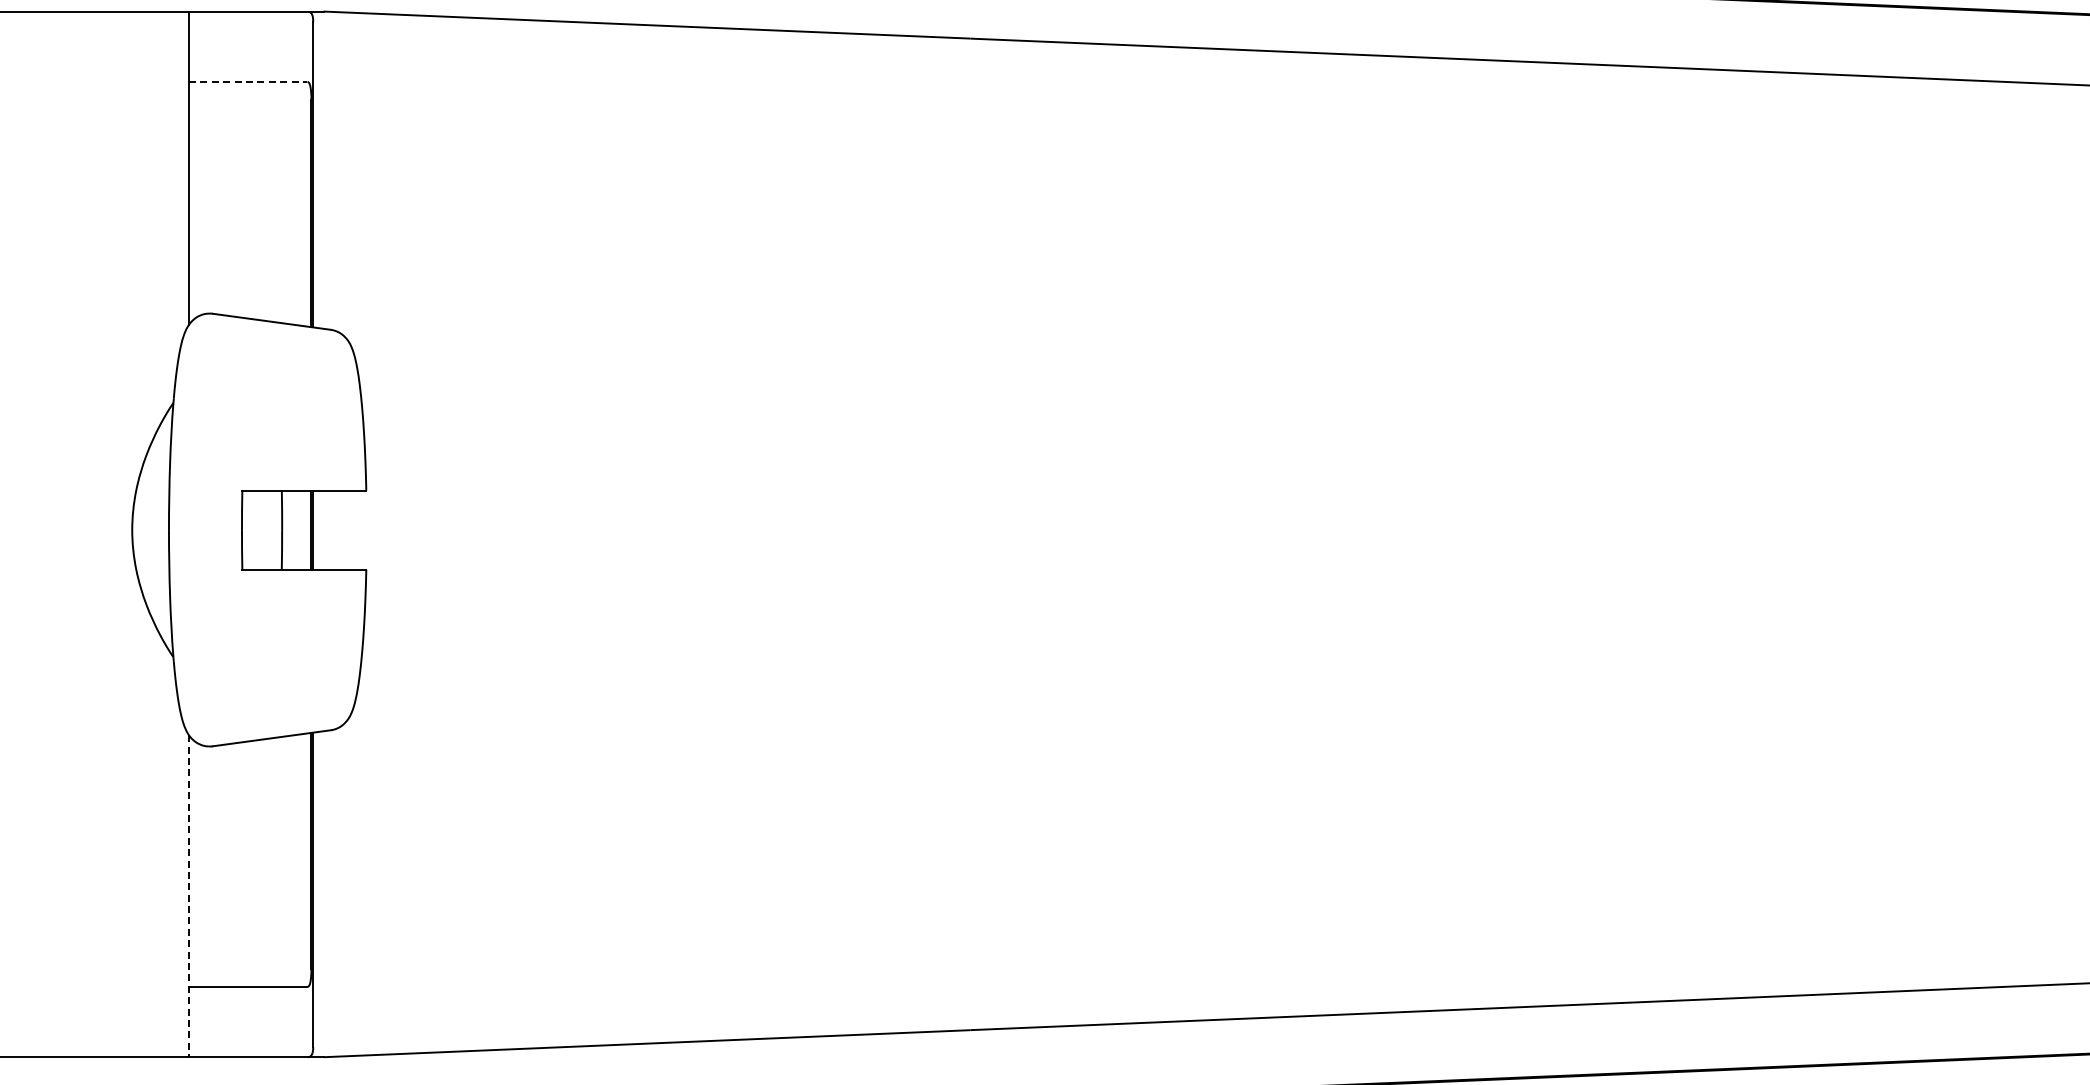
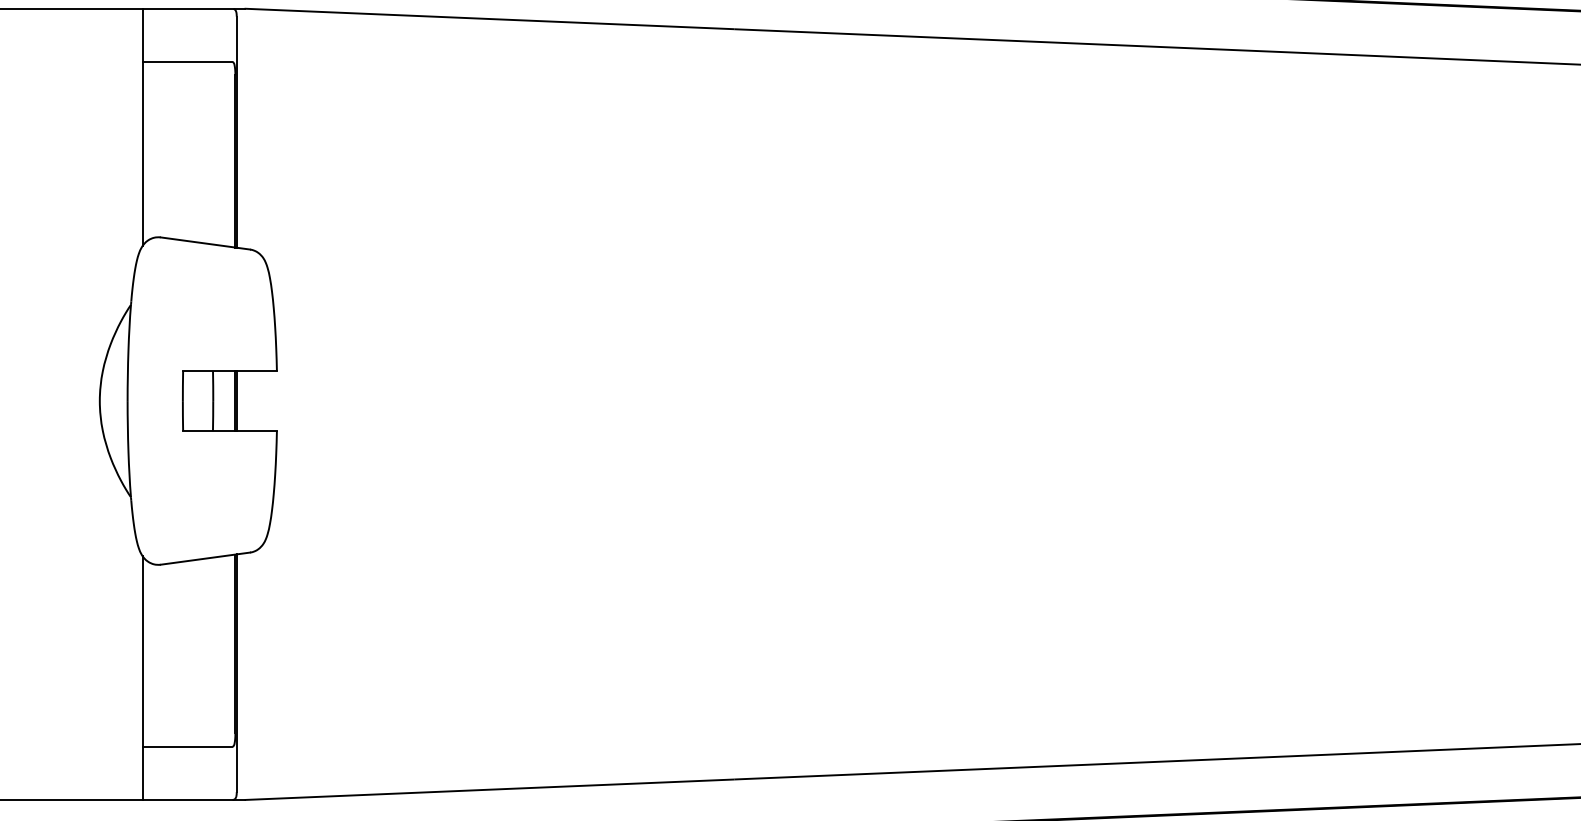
line: (248, 81) -> (187, 61), dashed -> solid
line: (188, 896) -> (142, 678), dashed -> solid

